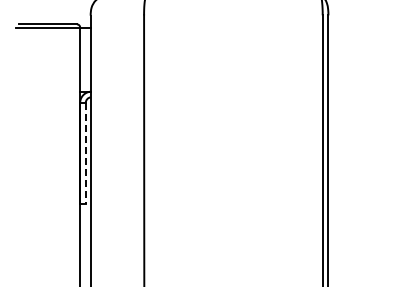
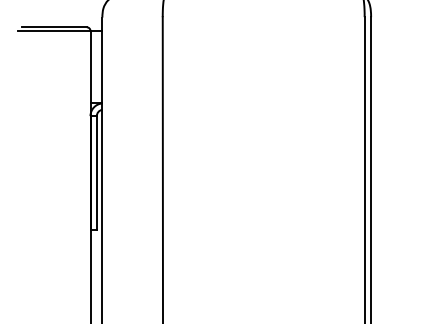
line: (85, 153) -> (96, 173), dashed -> solid

